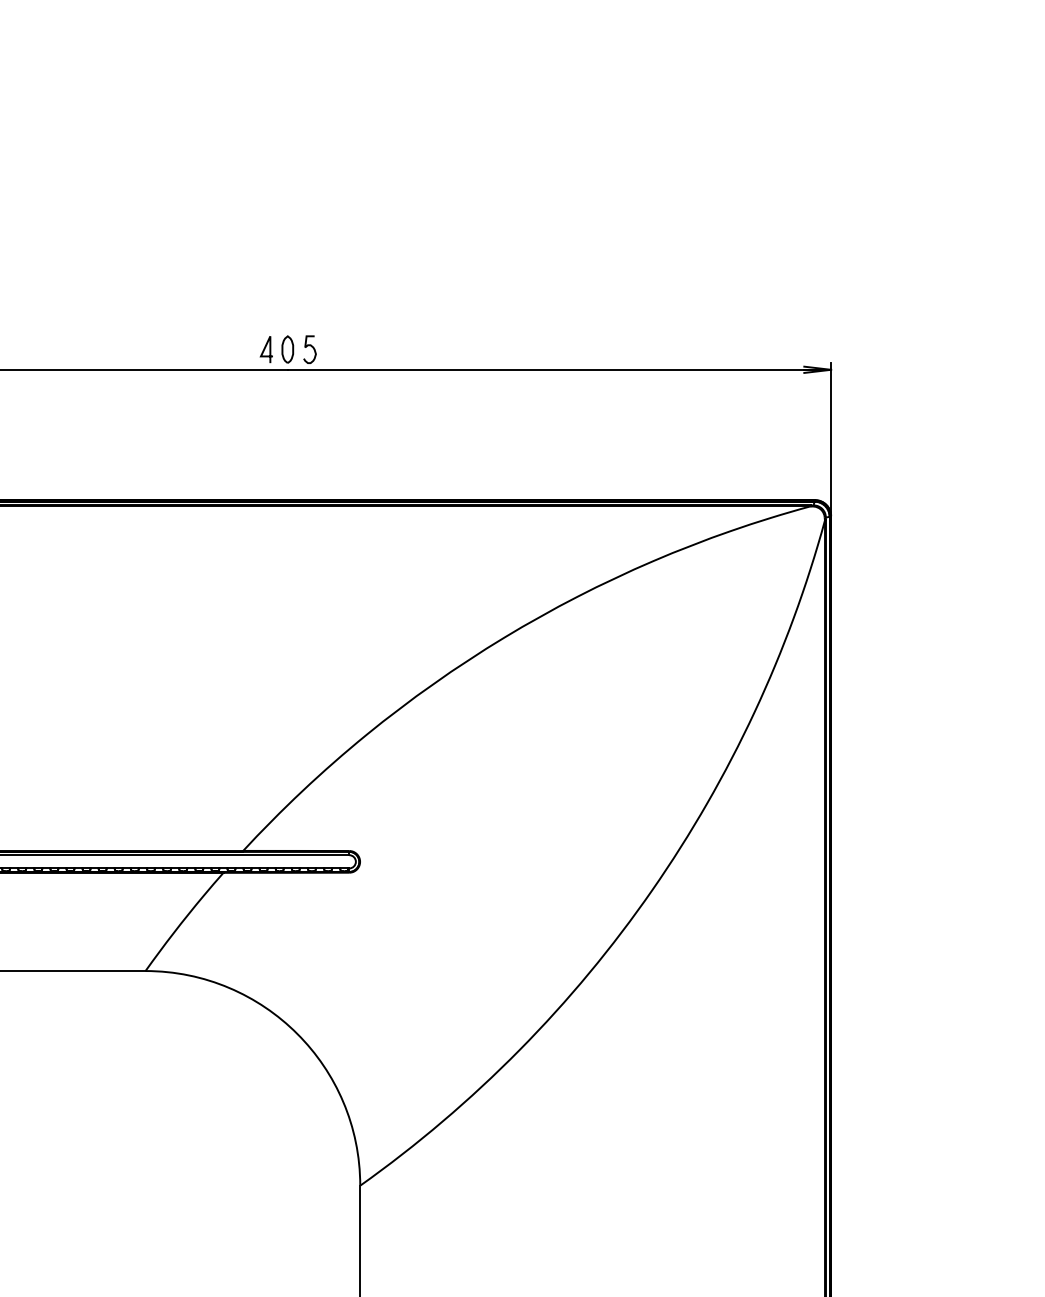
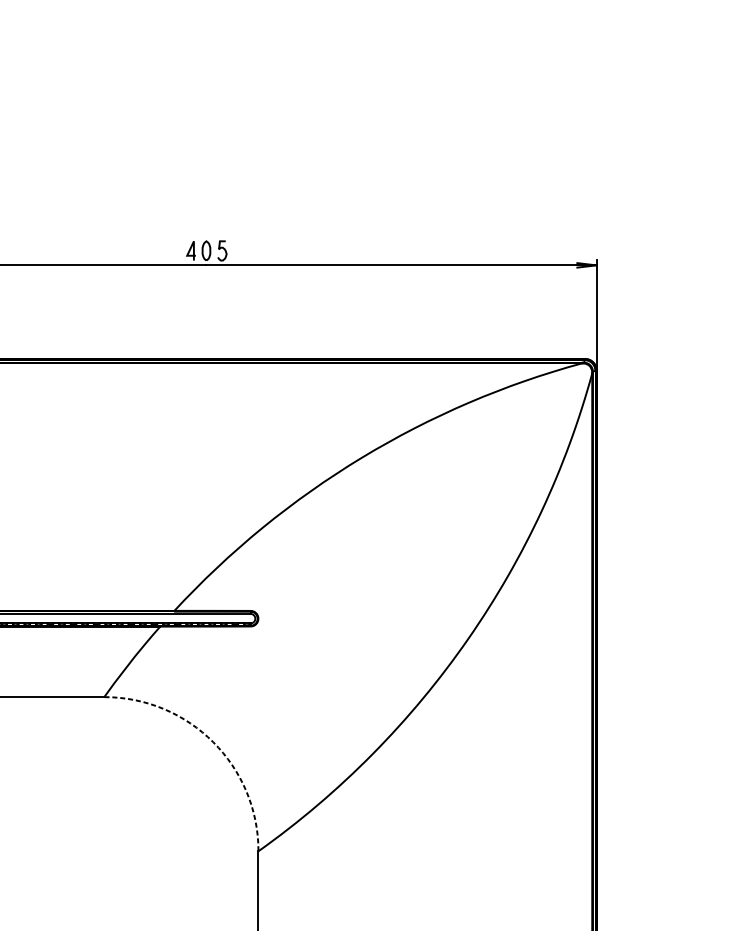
arc: (297, 1033) -> (213, 741), solid -> dashed

